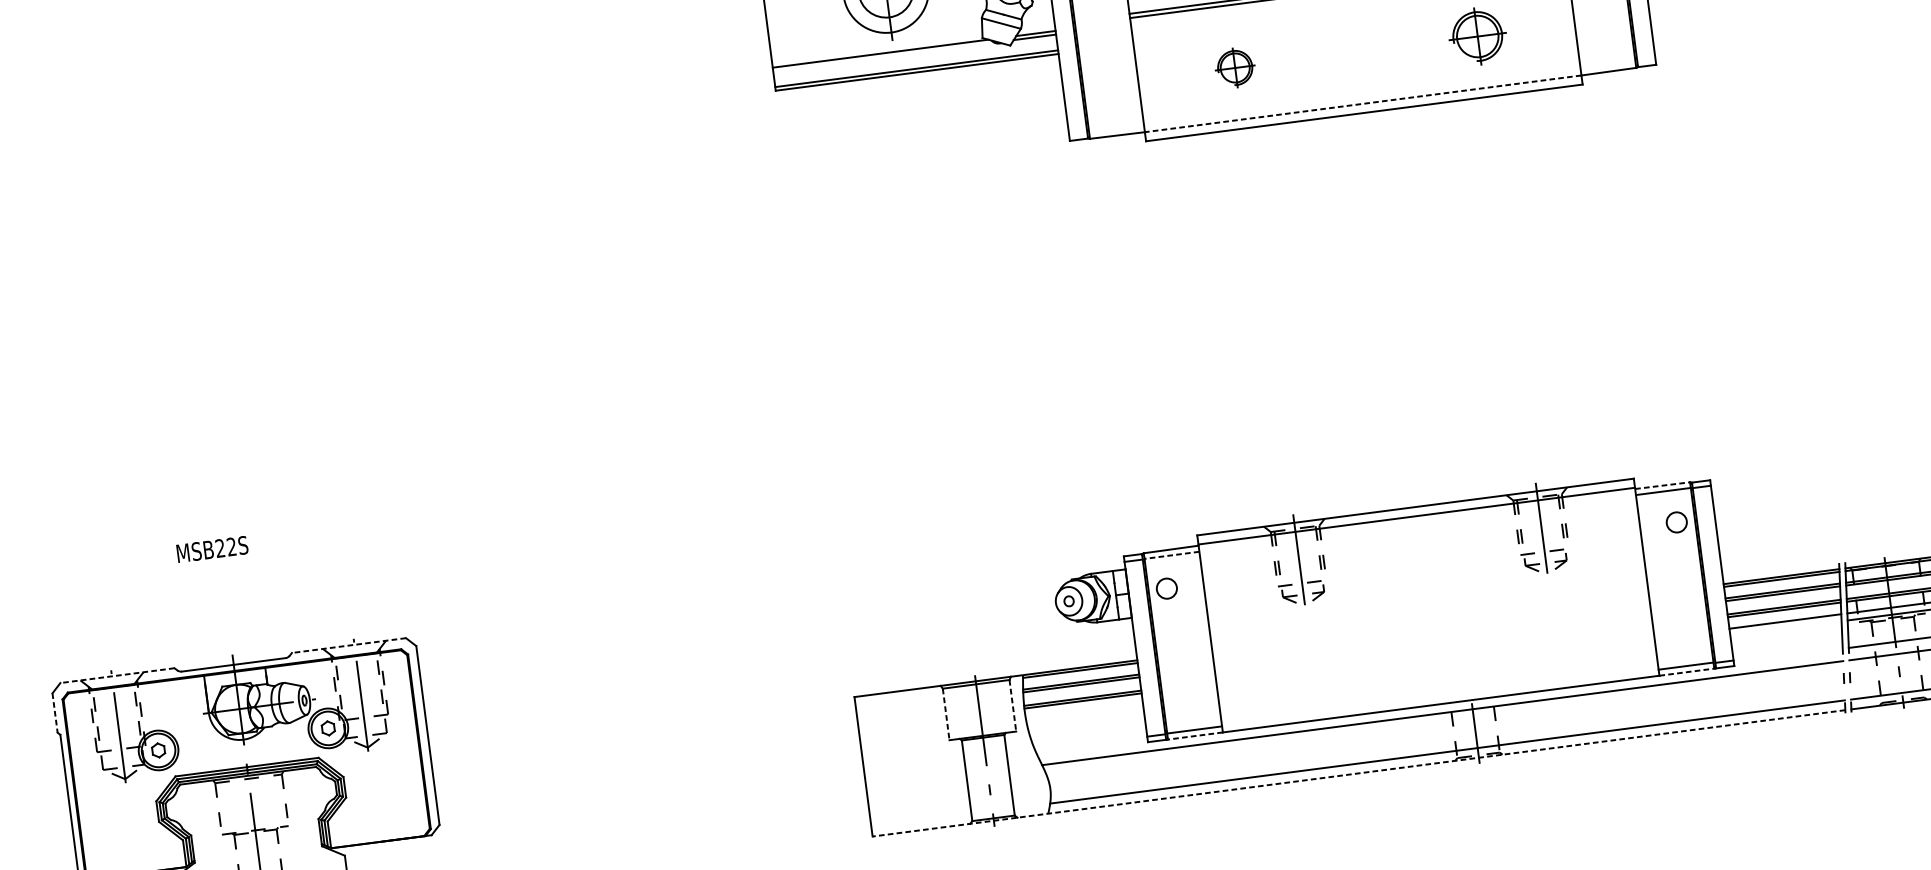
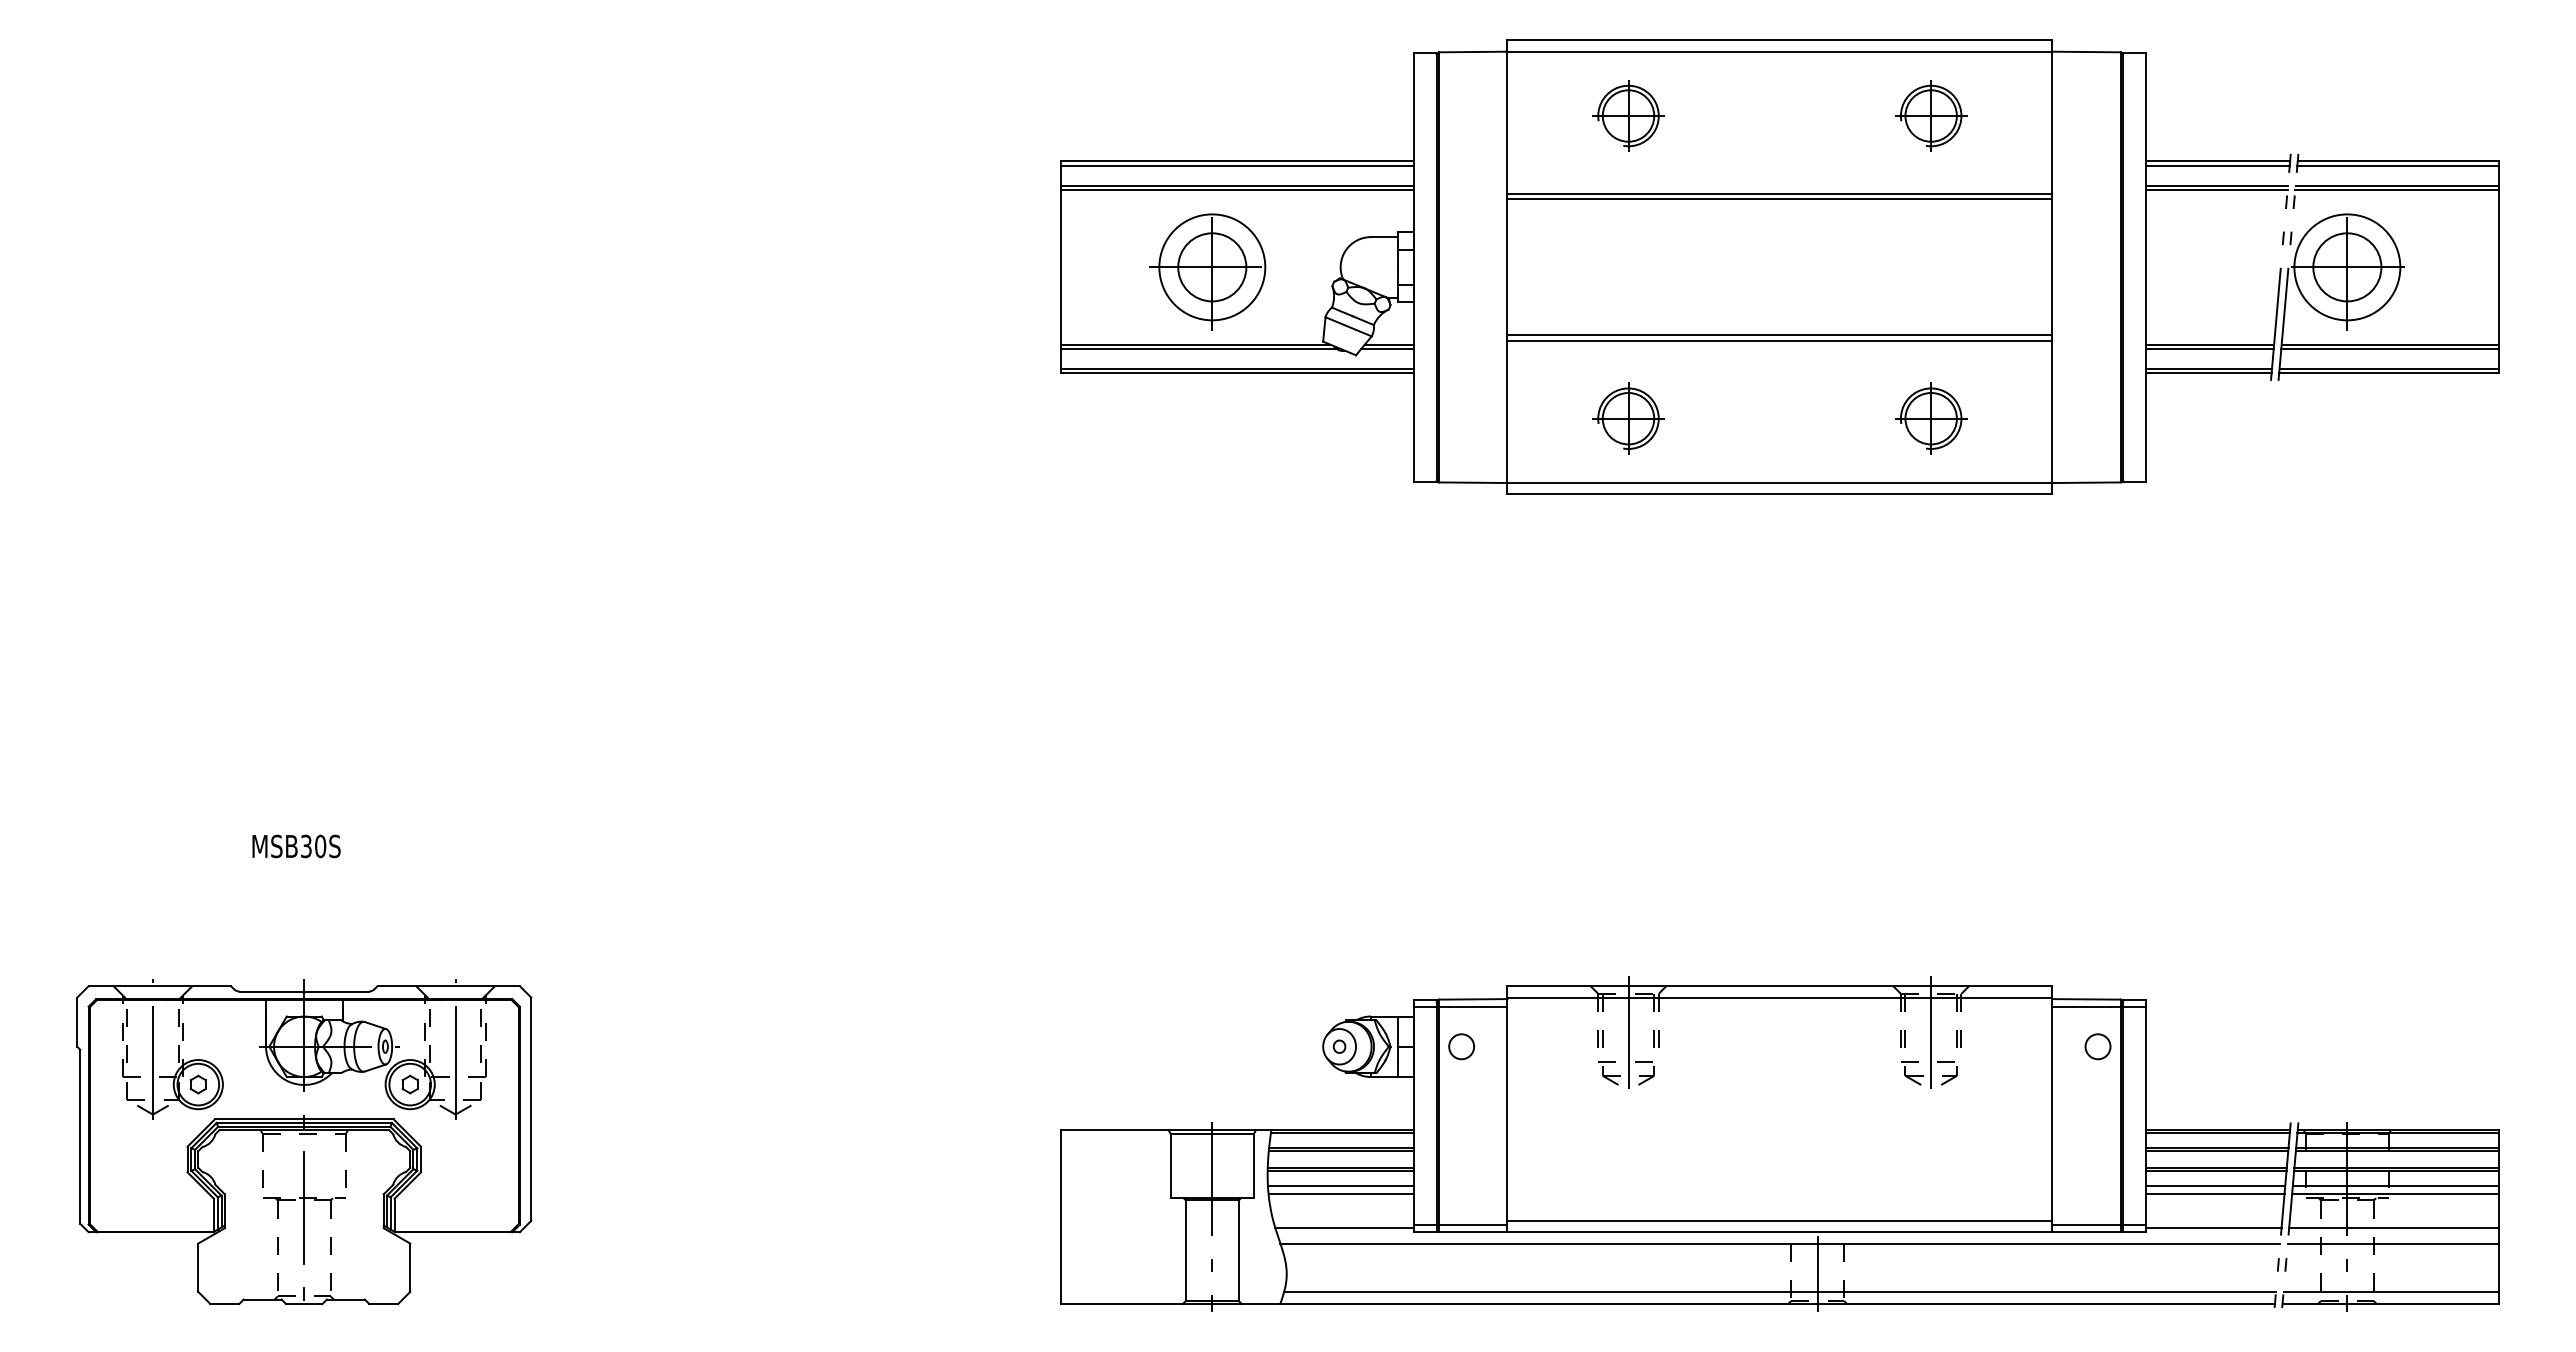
line: (883, 57) -> (1198, 349), added
part: (1235, 67) -> (1628, 418), size x1.43
line: (1362, 104) -> (1779, 483), dashed -> solid
line: (1663, 485) -> (2087, 999), dashed -> solid
text: (226, 547) -> (313, 846), MSB22S -> MSB30S
line: (1171, 555) -> (1472, 1006), dashed -> solid
line: (1785, 628) -> (2214, 1194), added
line: (348, 645) -> (448, 986), dashed -> solid
line: (1788, 656) -> (2213, 1228), added
line: (1688, 672) -> (2088, 1232), dashed -> solid
line: (117, 675) -> (159, 986), dashed -> solid
line: (1439, 694) -> (1779, 1220), added
line: (1012, 706) -> (1253, 1166), dashed -> solid
line: (1084, 712) -> (1340, 1185), added
line: (55, 713) -> (77, 1022), dashed -> solid
line: (946, 714) -> (1170, 1166), dashed -> solid
line: (1085, 719) -> (1340, 1194), added
line: (1194, 736) -> (1471, 1232), dashed -> solid
line: (1091, 746) -> (1344, 1228), added
line: (1358, 773) -> (1667, 1304), dashed -> solid

